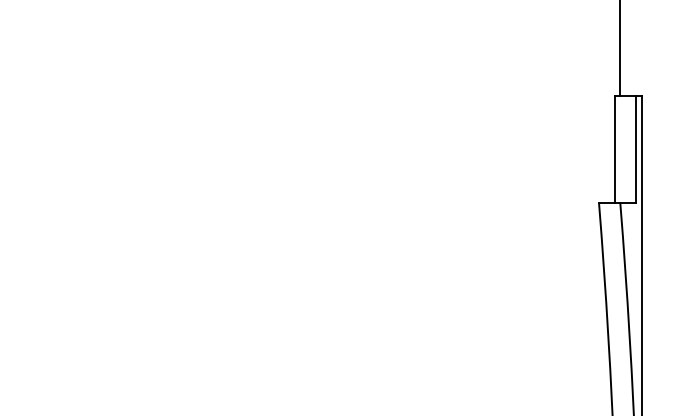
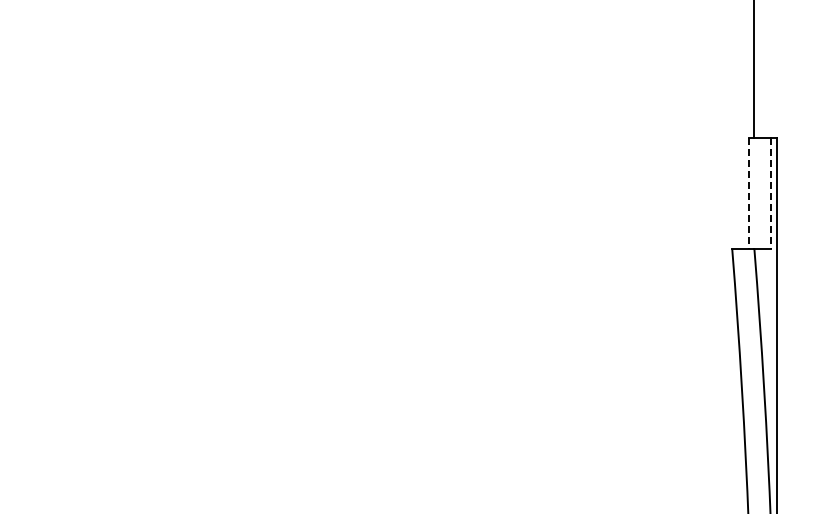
line: (614, 150) -> (748, 193), solid -> dashed
line: (636, 150) -> (771, 193), solid -> dashed

